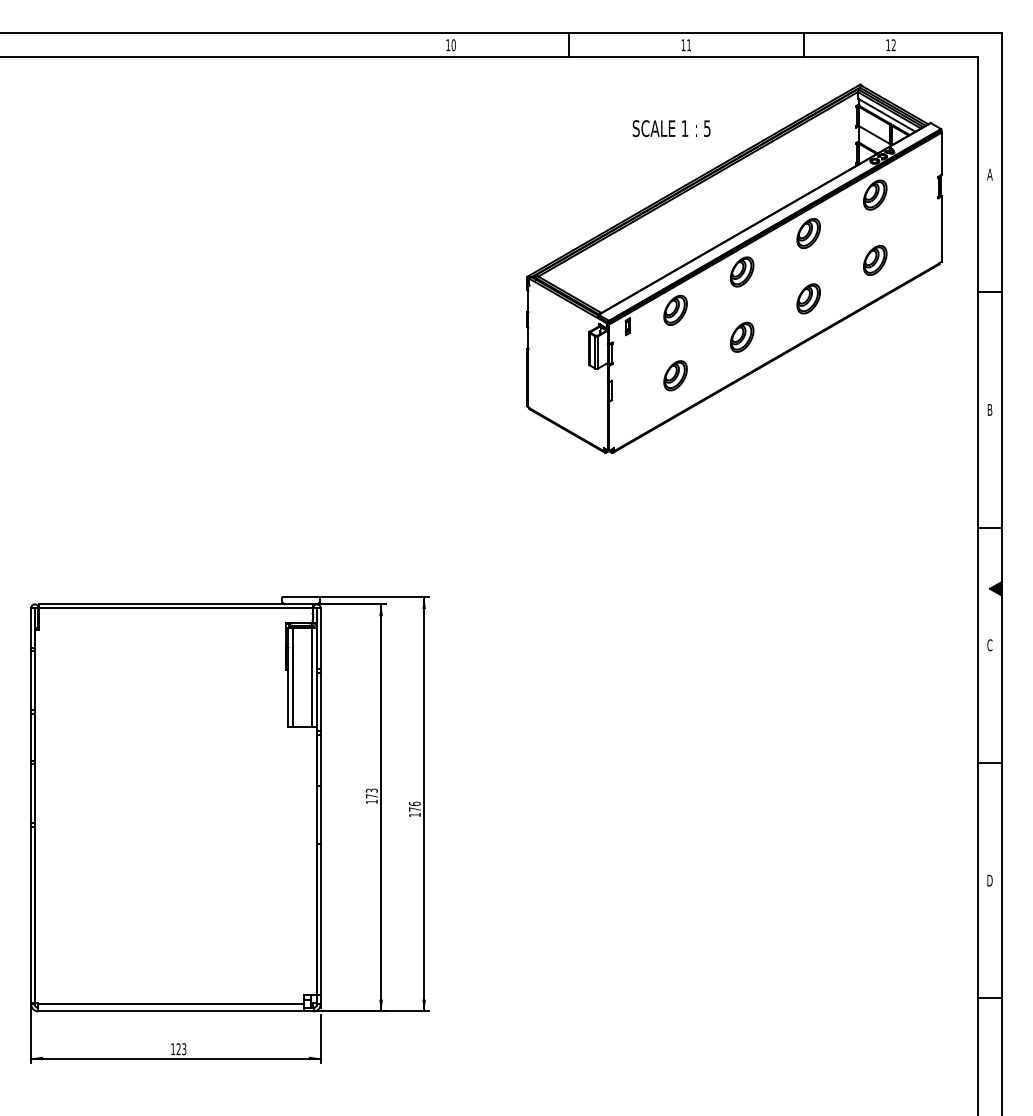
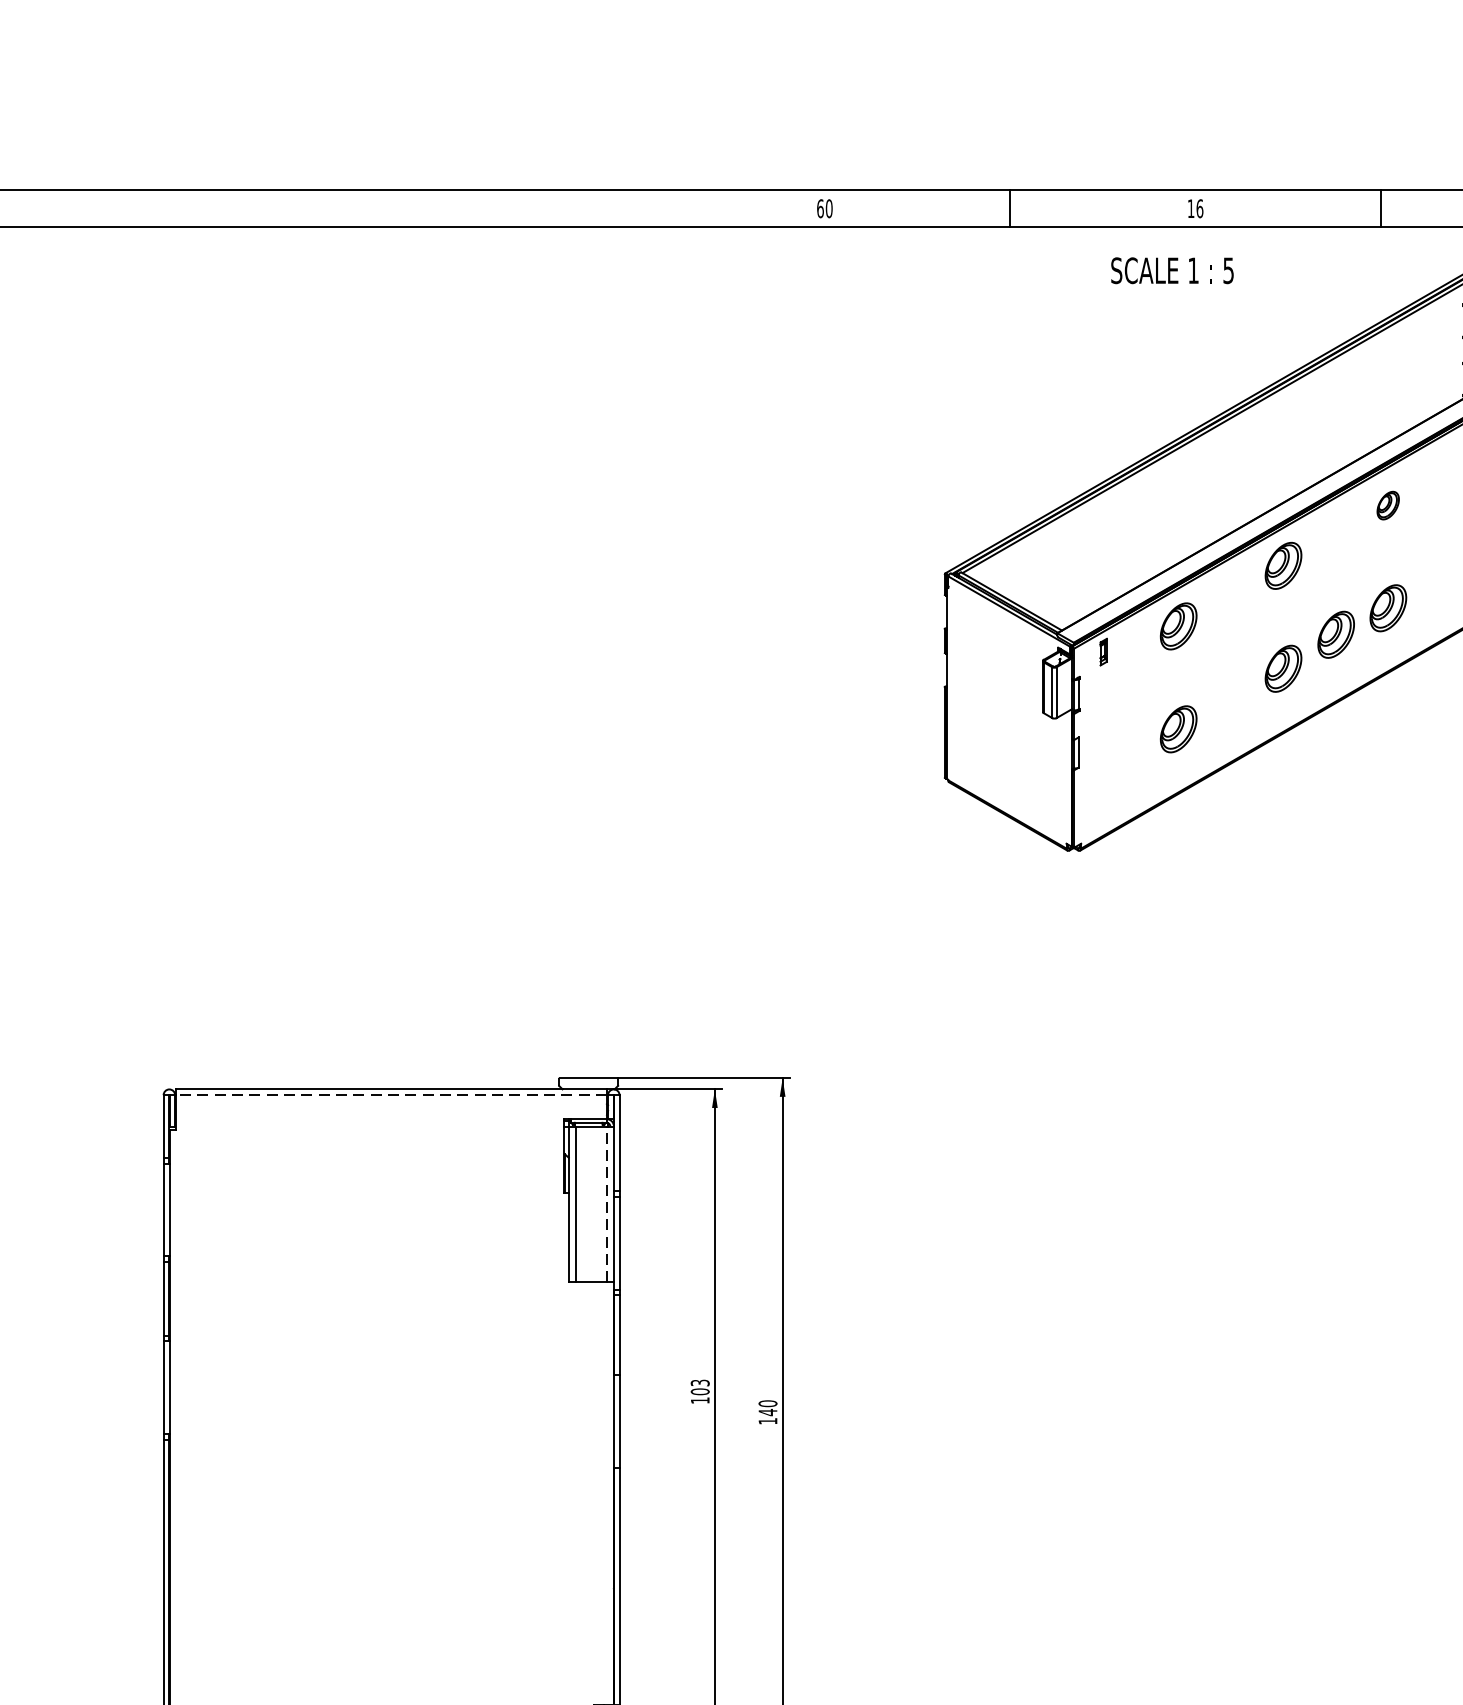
text: (448, 45) -> (820, 209), 10 -> 60
text: (689, 45) -> (1200, 209), 11 -> 16
text: (671, 128) -> (1172, 270), moved
part: (808, 233) -> (1388, 505), size x0.6
part: (775, 315) -> (1336, 634), added
line: (175, 608) -> (390, 1095), solid -> dashed
line: (312, 676) -> (606, 1203), solid -> dashed
text: (371, 796) -> (699, 1392), 173 -> 103
text: (414, 806) -> (767, 1407), 176 -> 140

